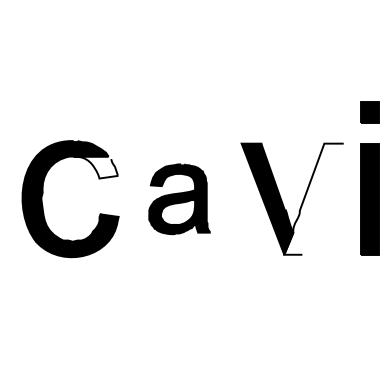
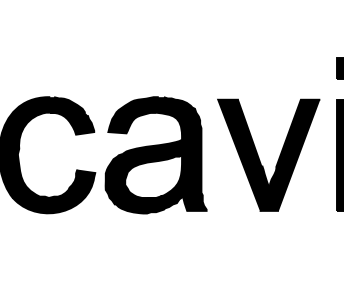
fill: (95, 167) -> (72, 123), added
fill: (313, 198) -> (290, 154), added
part: (179, 199) -> (156, 155), size x1.67

